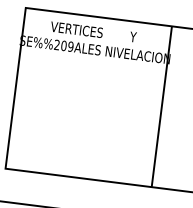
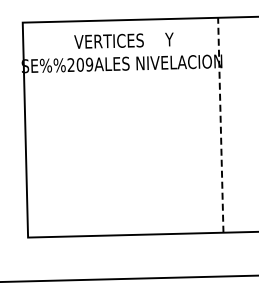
text: (76, 29) -> (108, 40), moved
line: (161, 106) -> (220, 124), solid -> dashed

